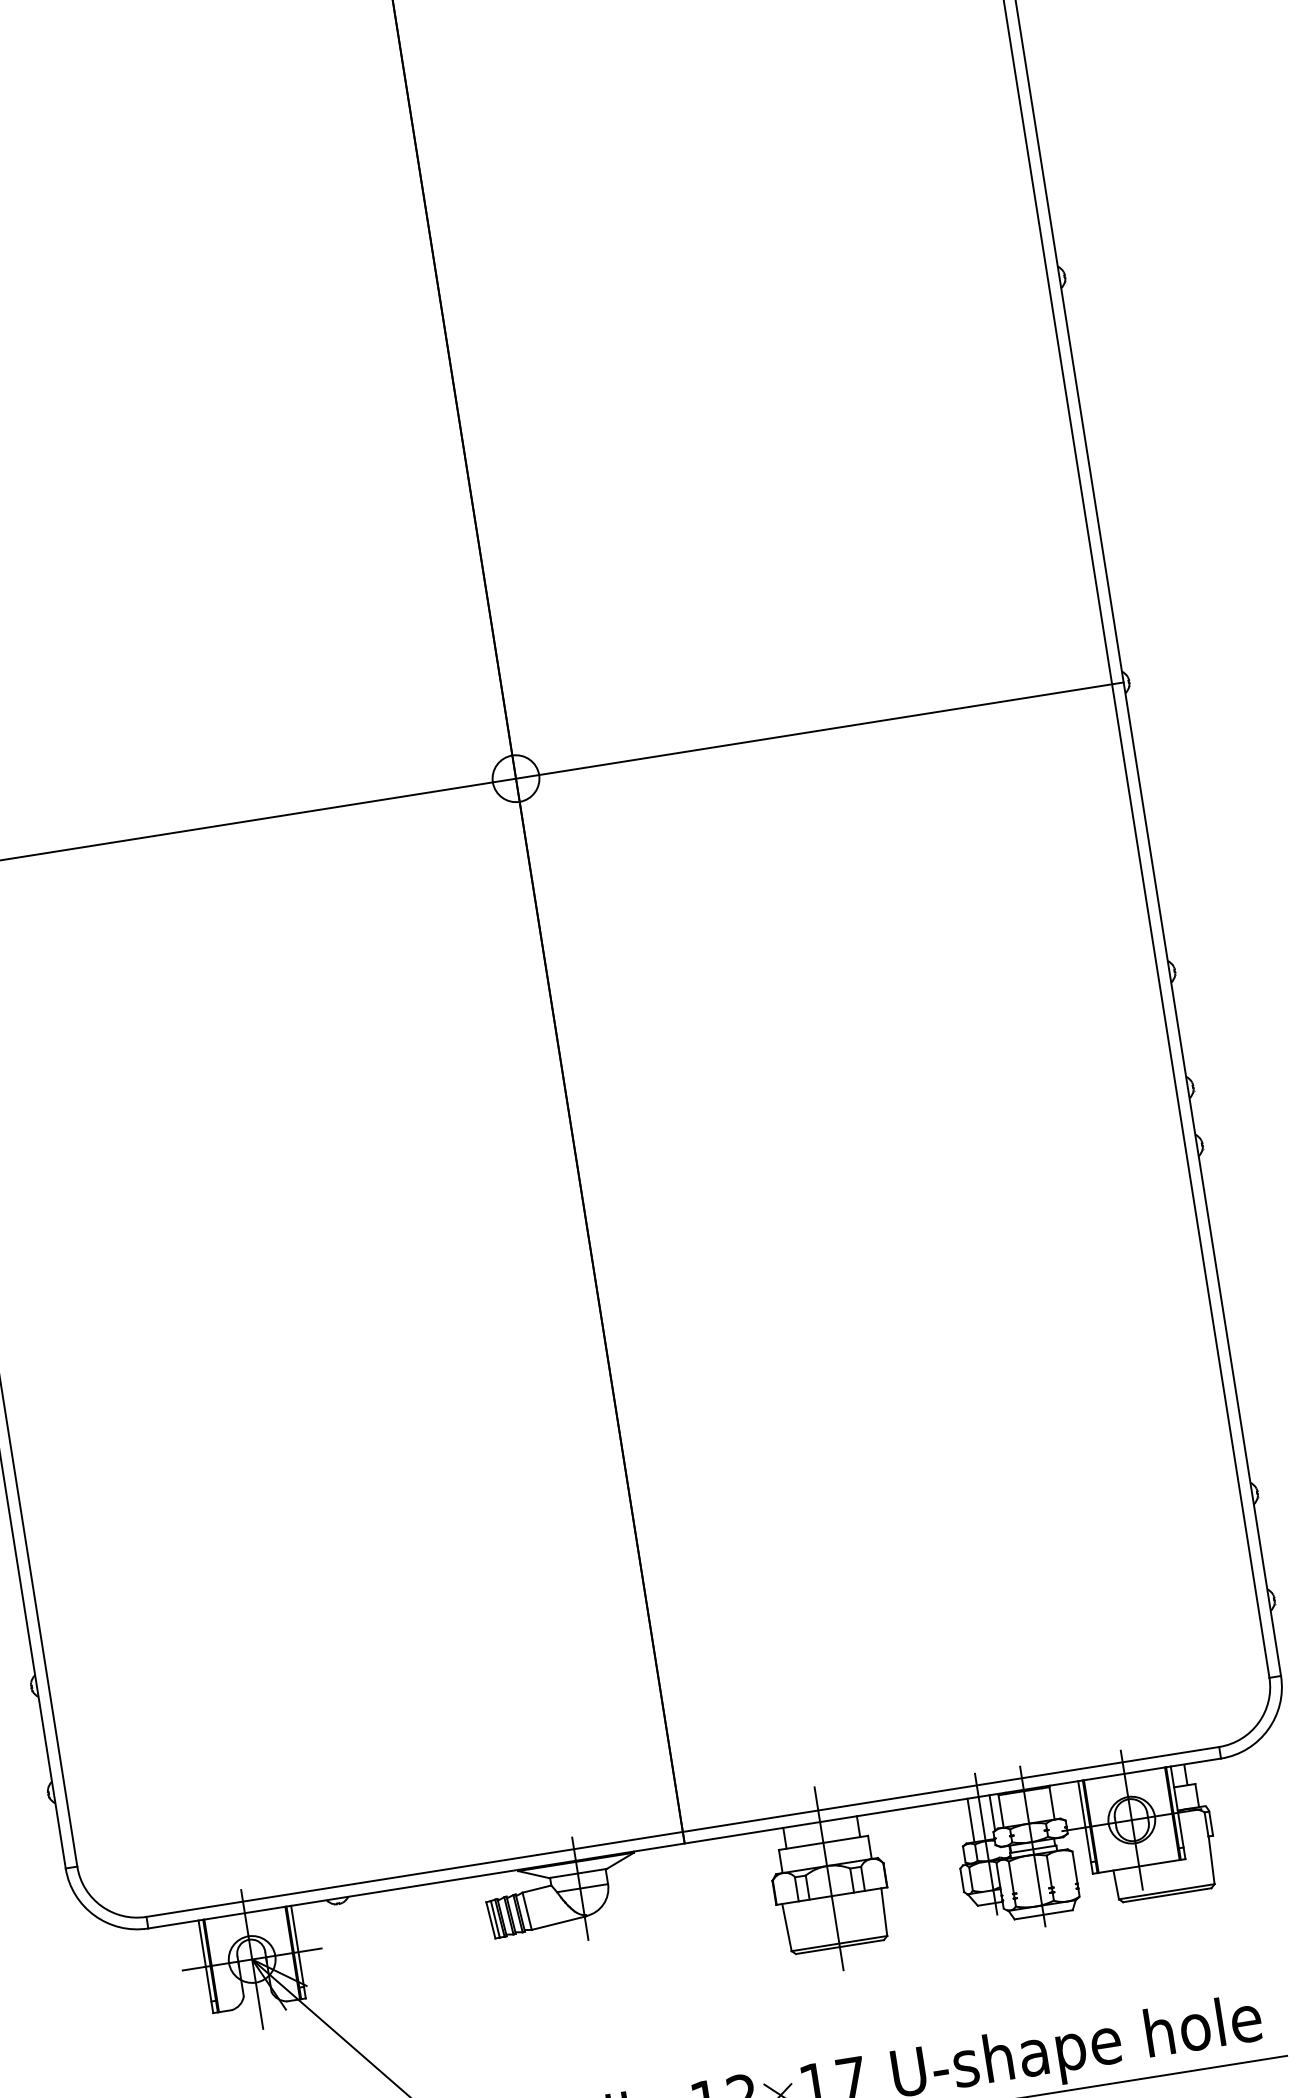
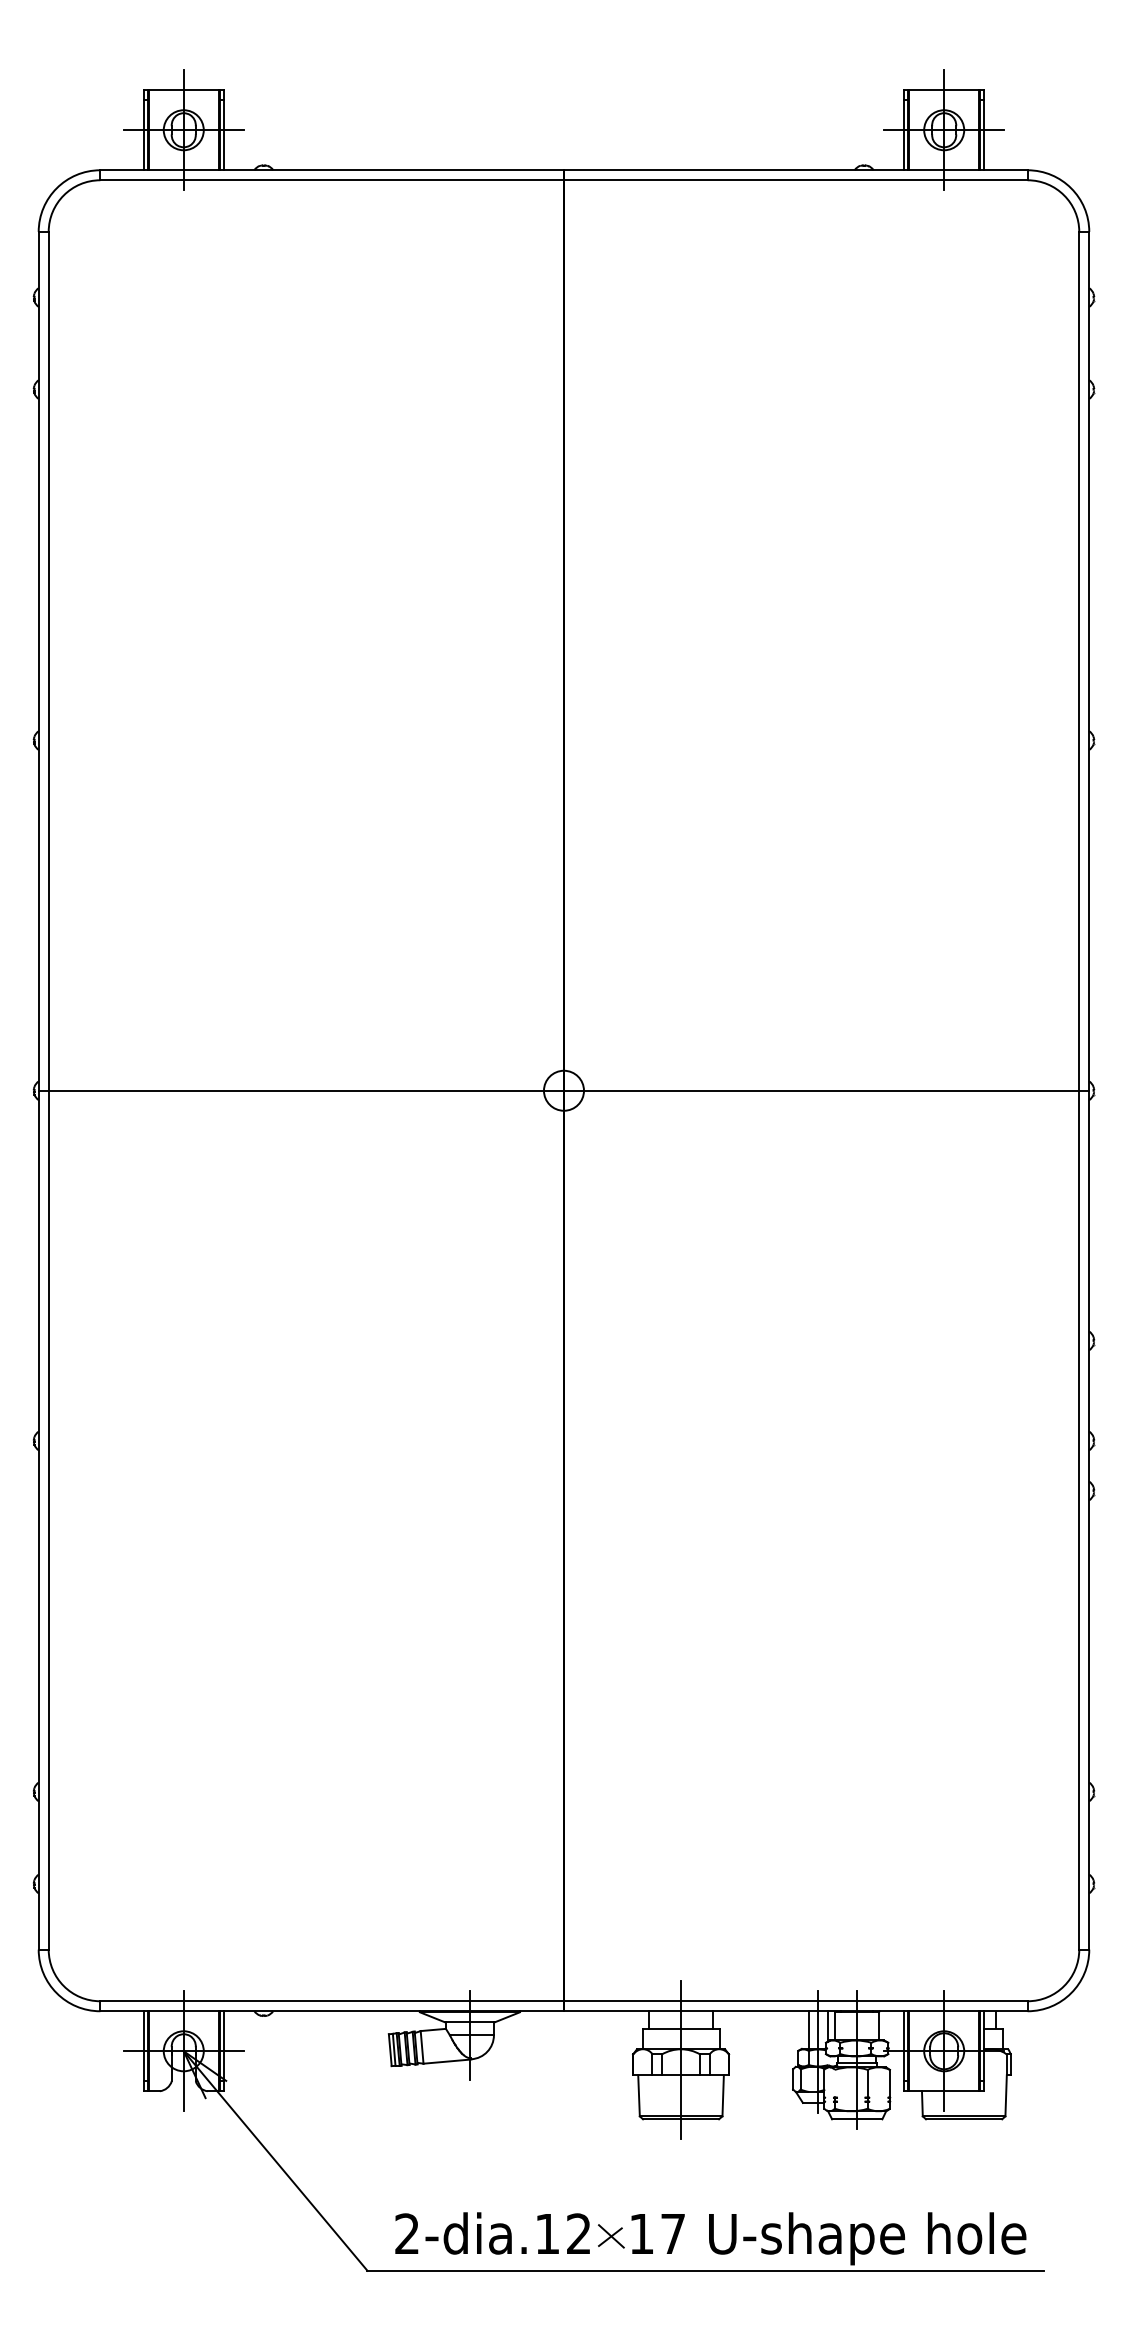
line: (1010, 1877) -> (834, 2083), removed

